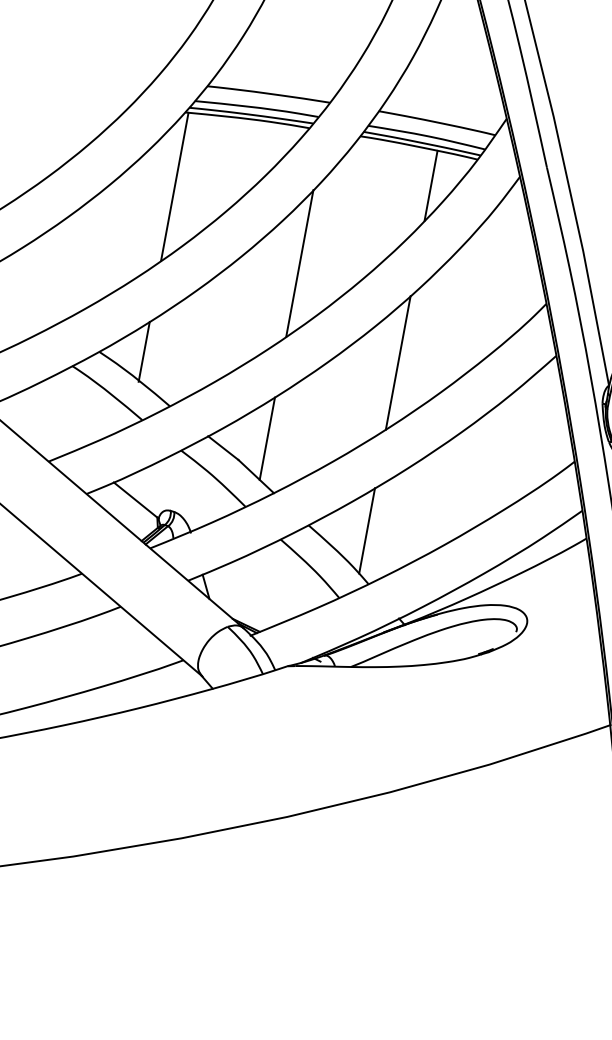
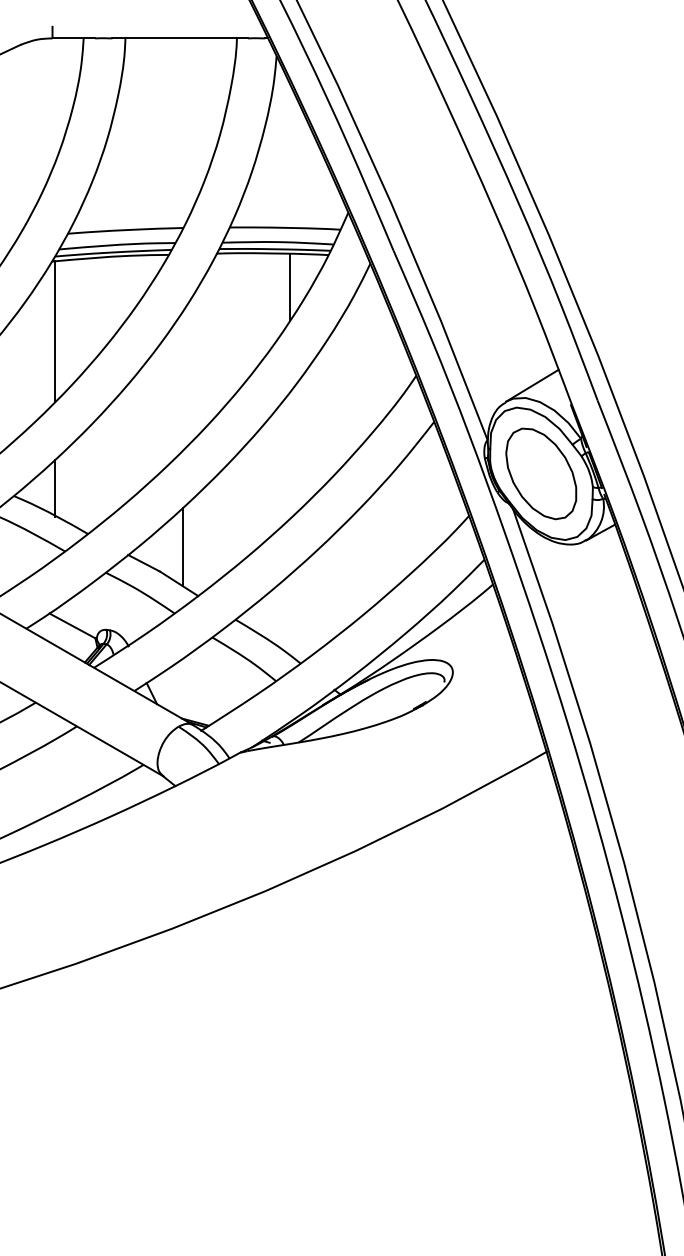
line: (299, 263) -> (182, 380), removed
line: (398, 362) -> (290, 454), removed
line: (367, 530) -> (290, 614), removed

